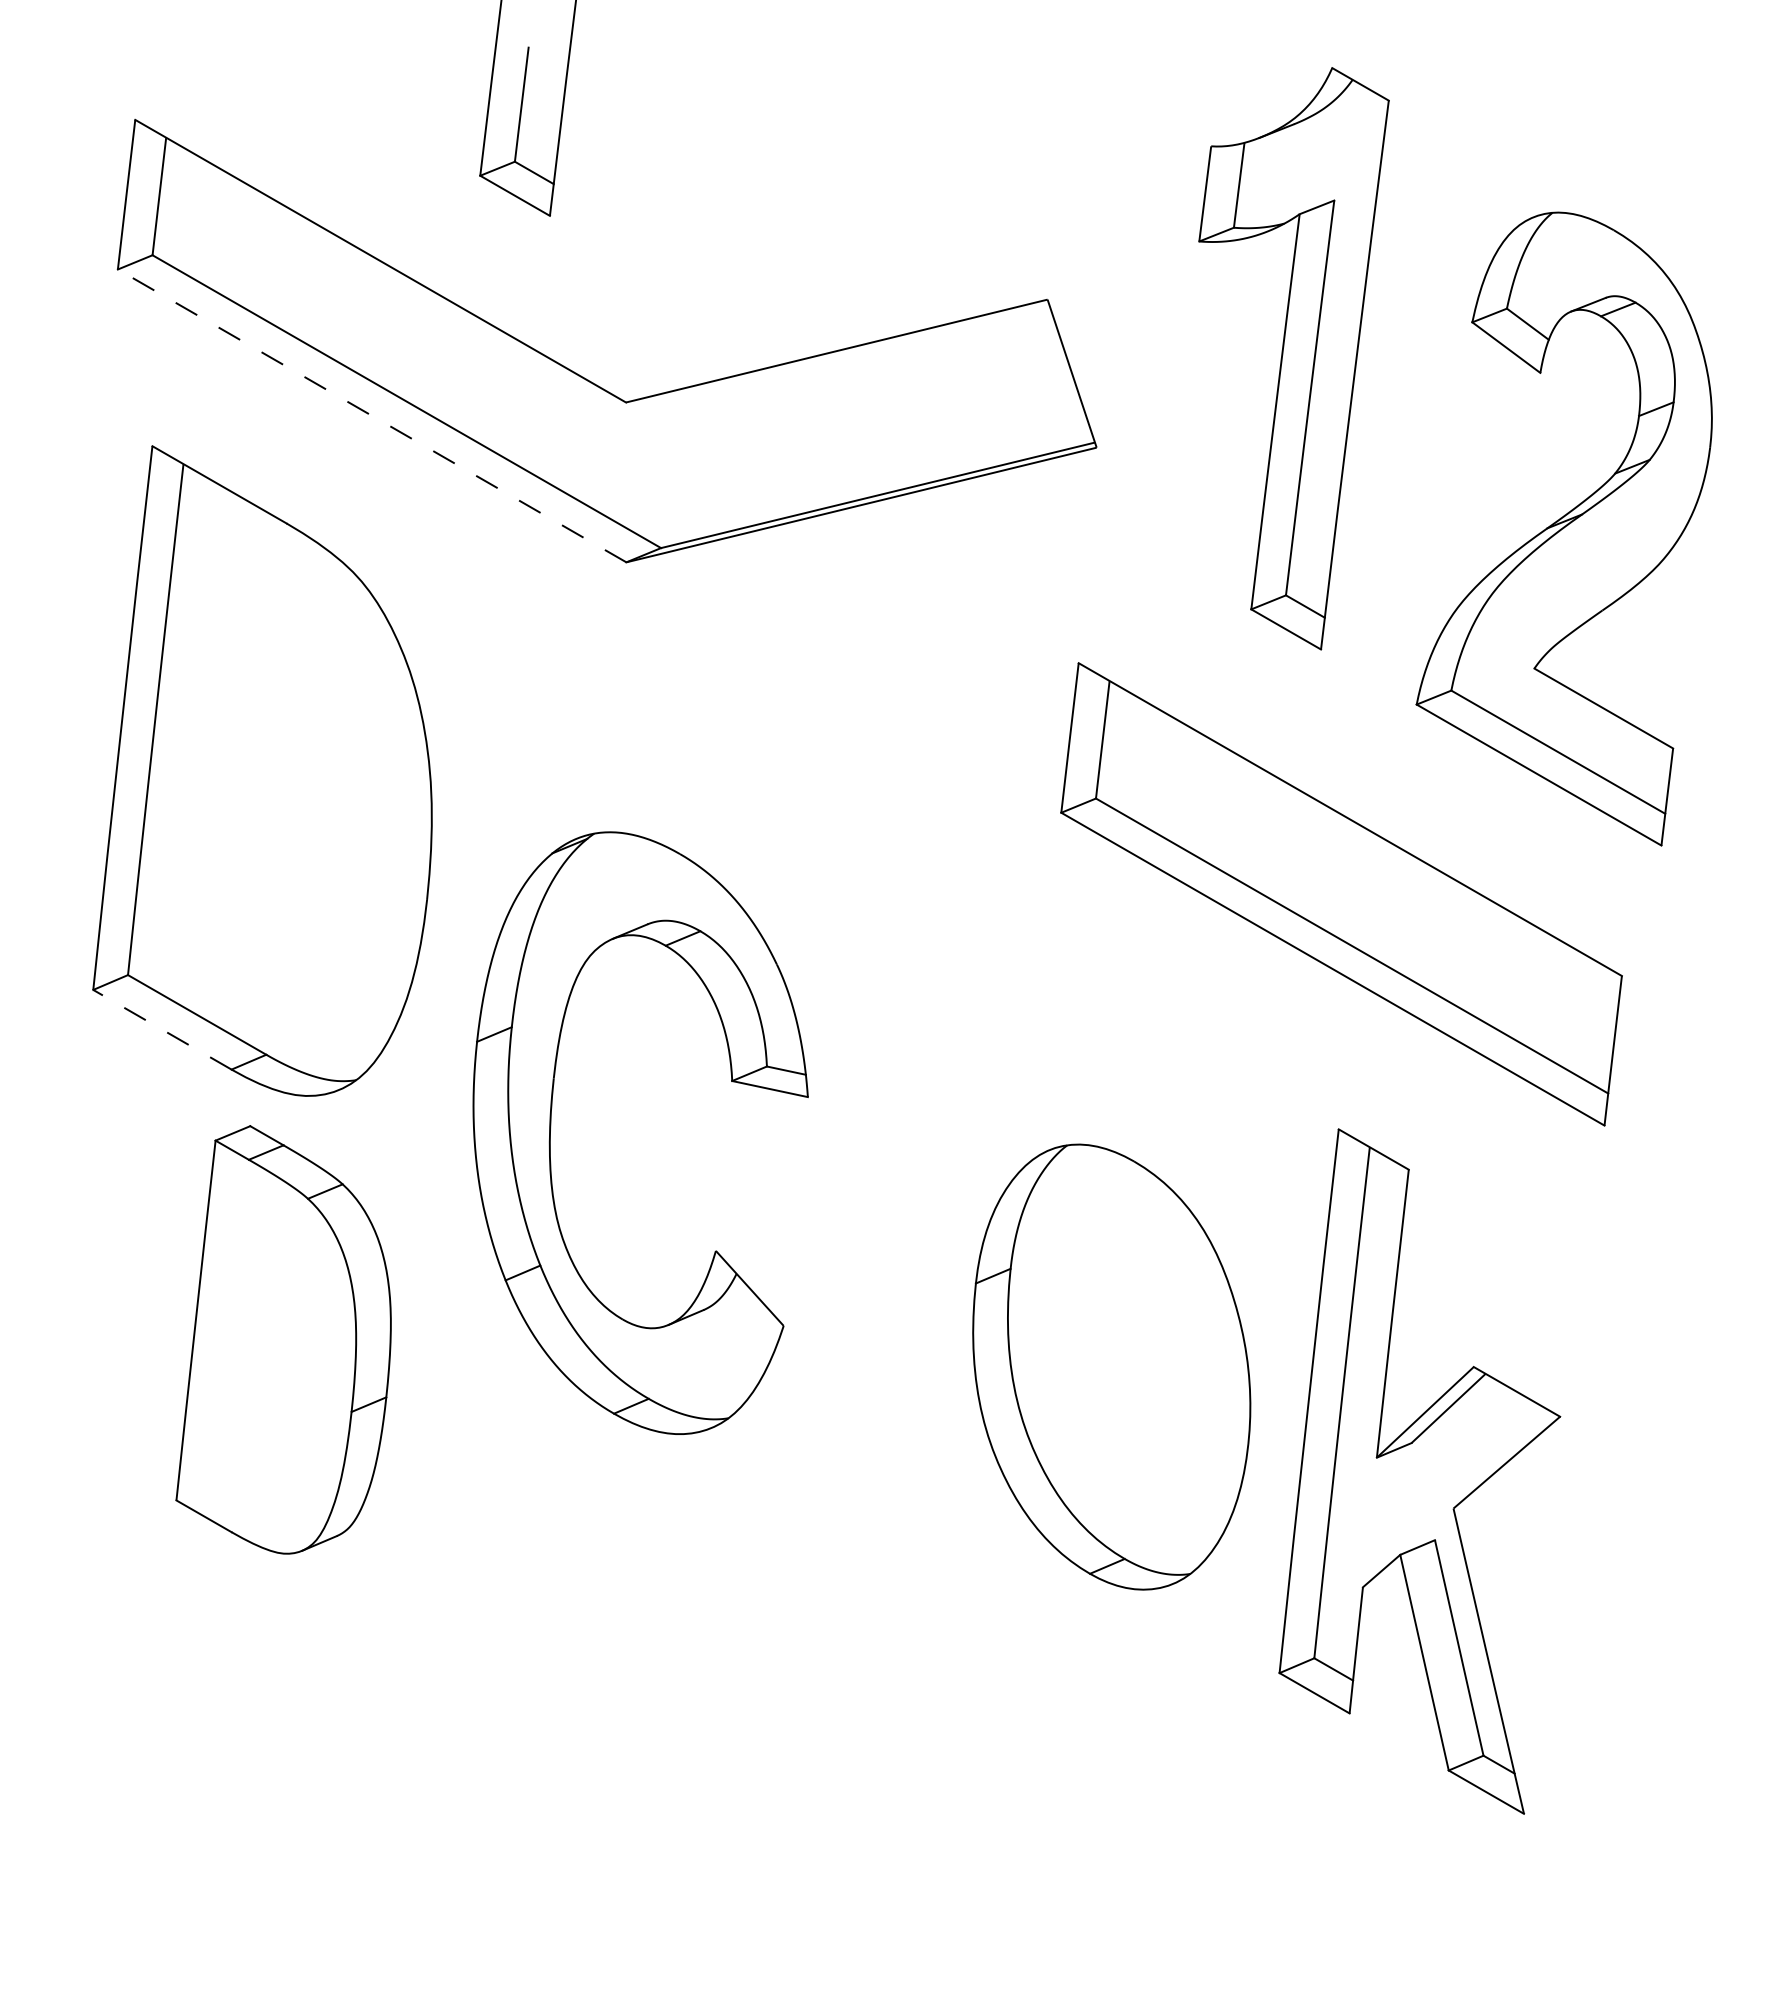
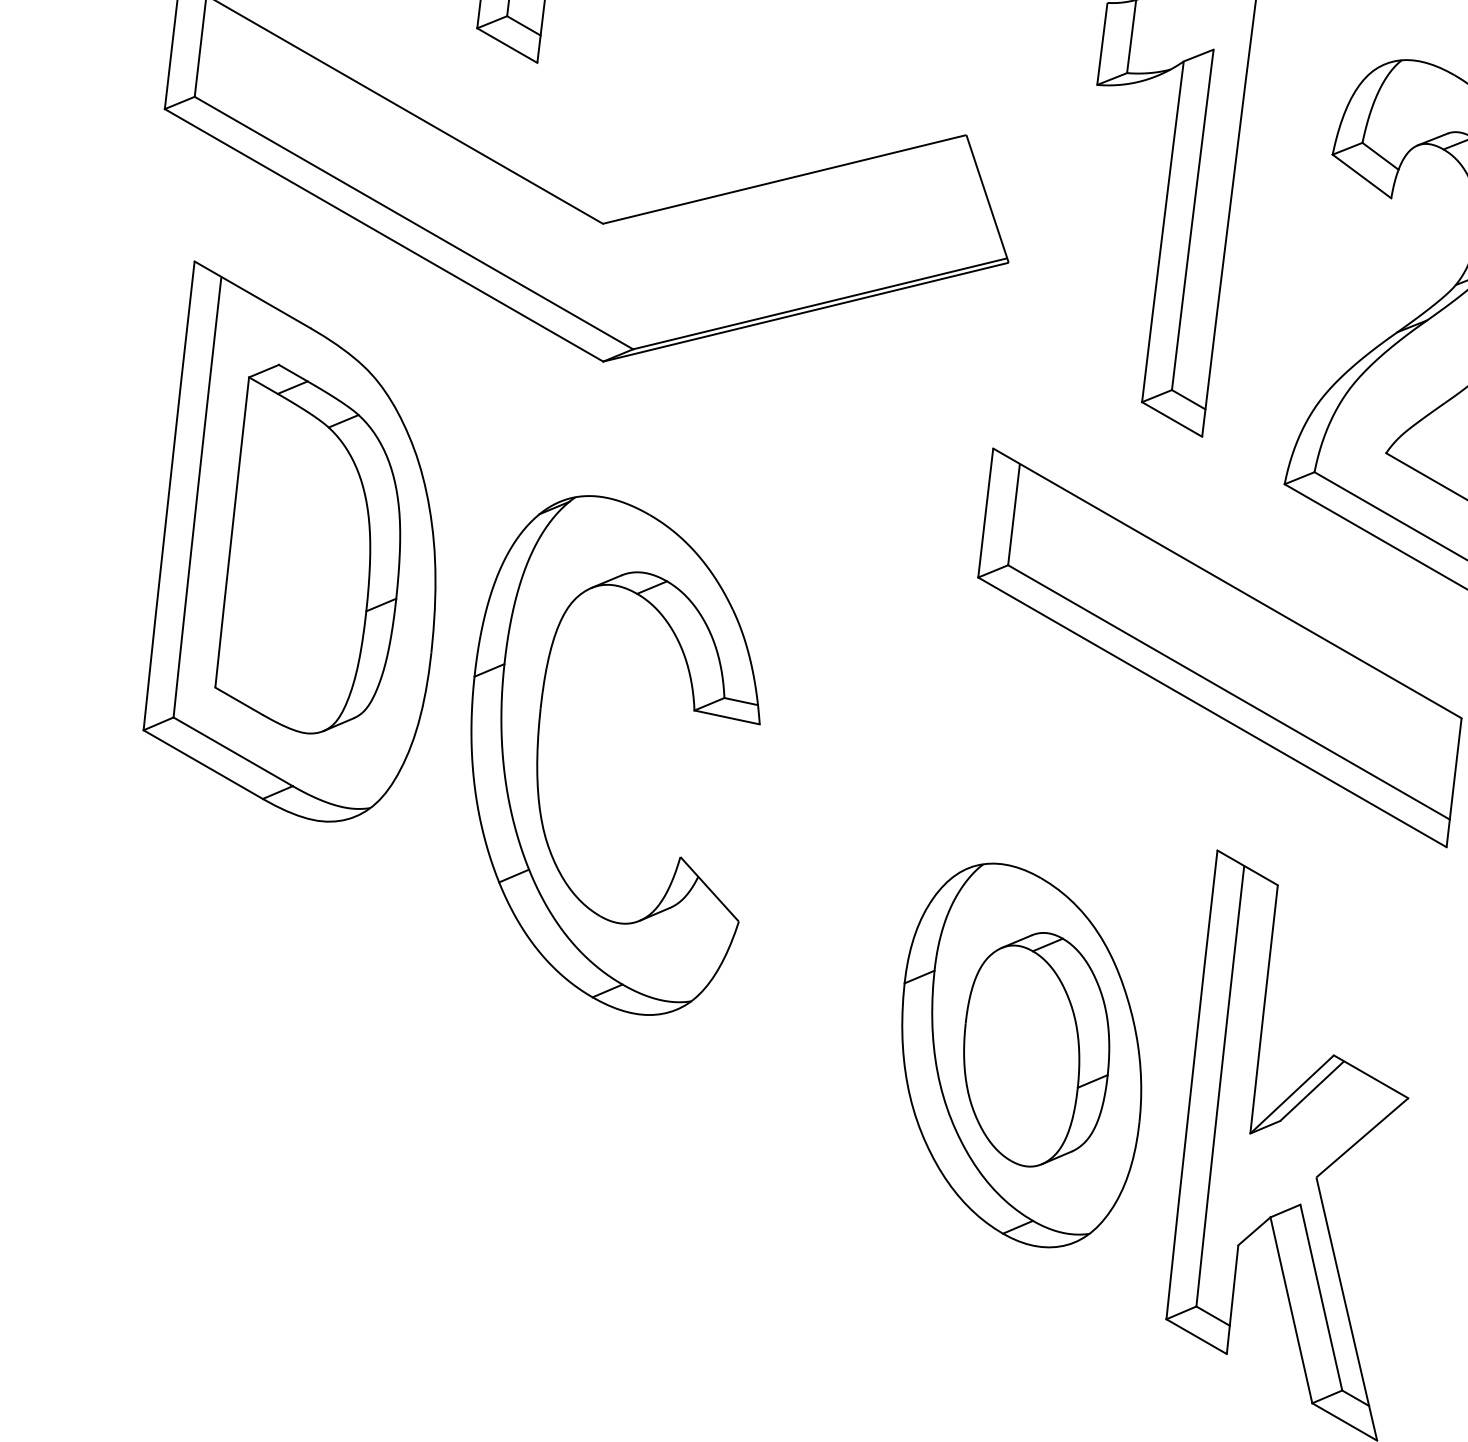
line: (371, 415) -> (383, 235), dashed -> solid
line: (162, 1029) -> (203, 764), dashed -> solid
part: (551, 1127) -> (538, 750), moved
part: (283, 1339) -> (307, 548), moved
part: (1129, 1360) -> (1037, 1049), added

